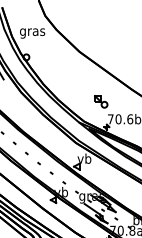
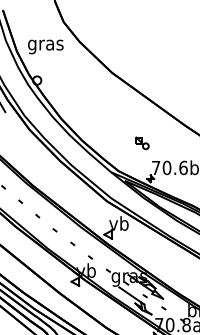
part: (101, 101) -> (142, 143), size x0.7

